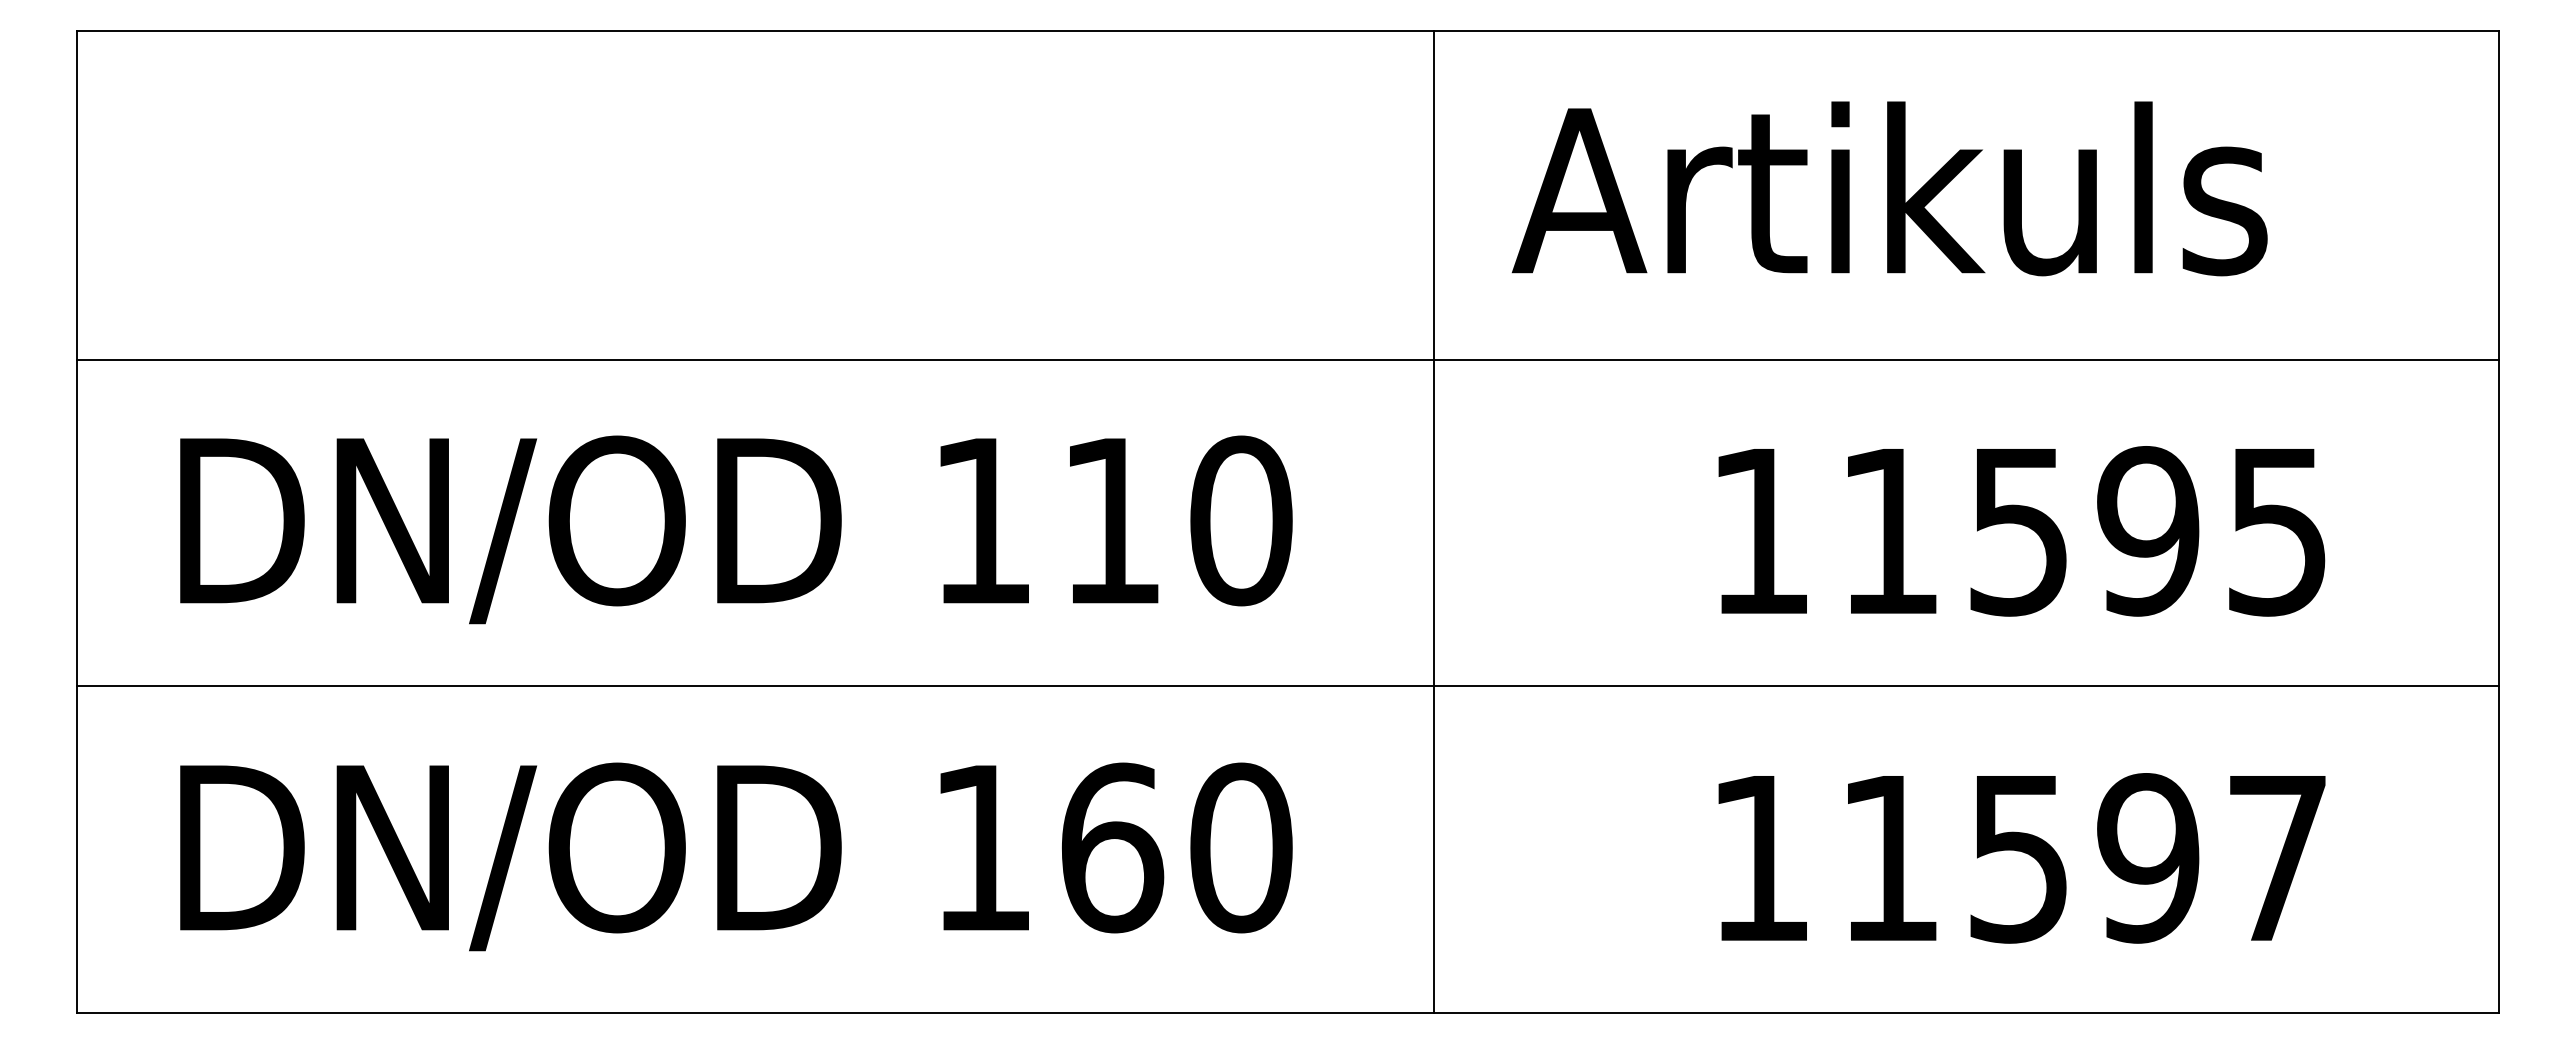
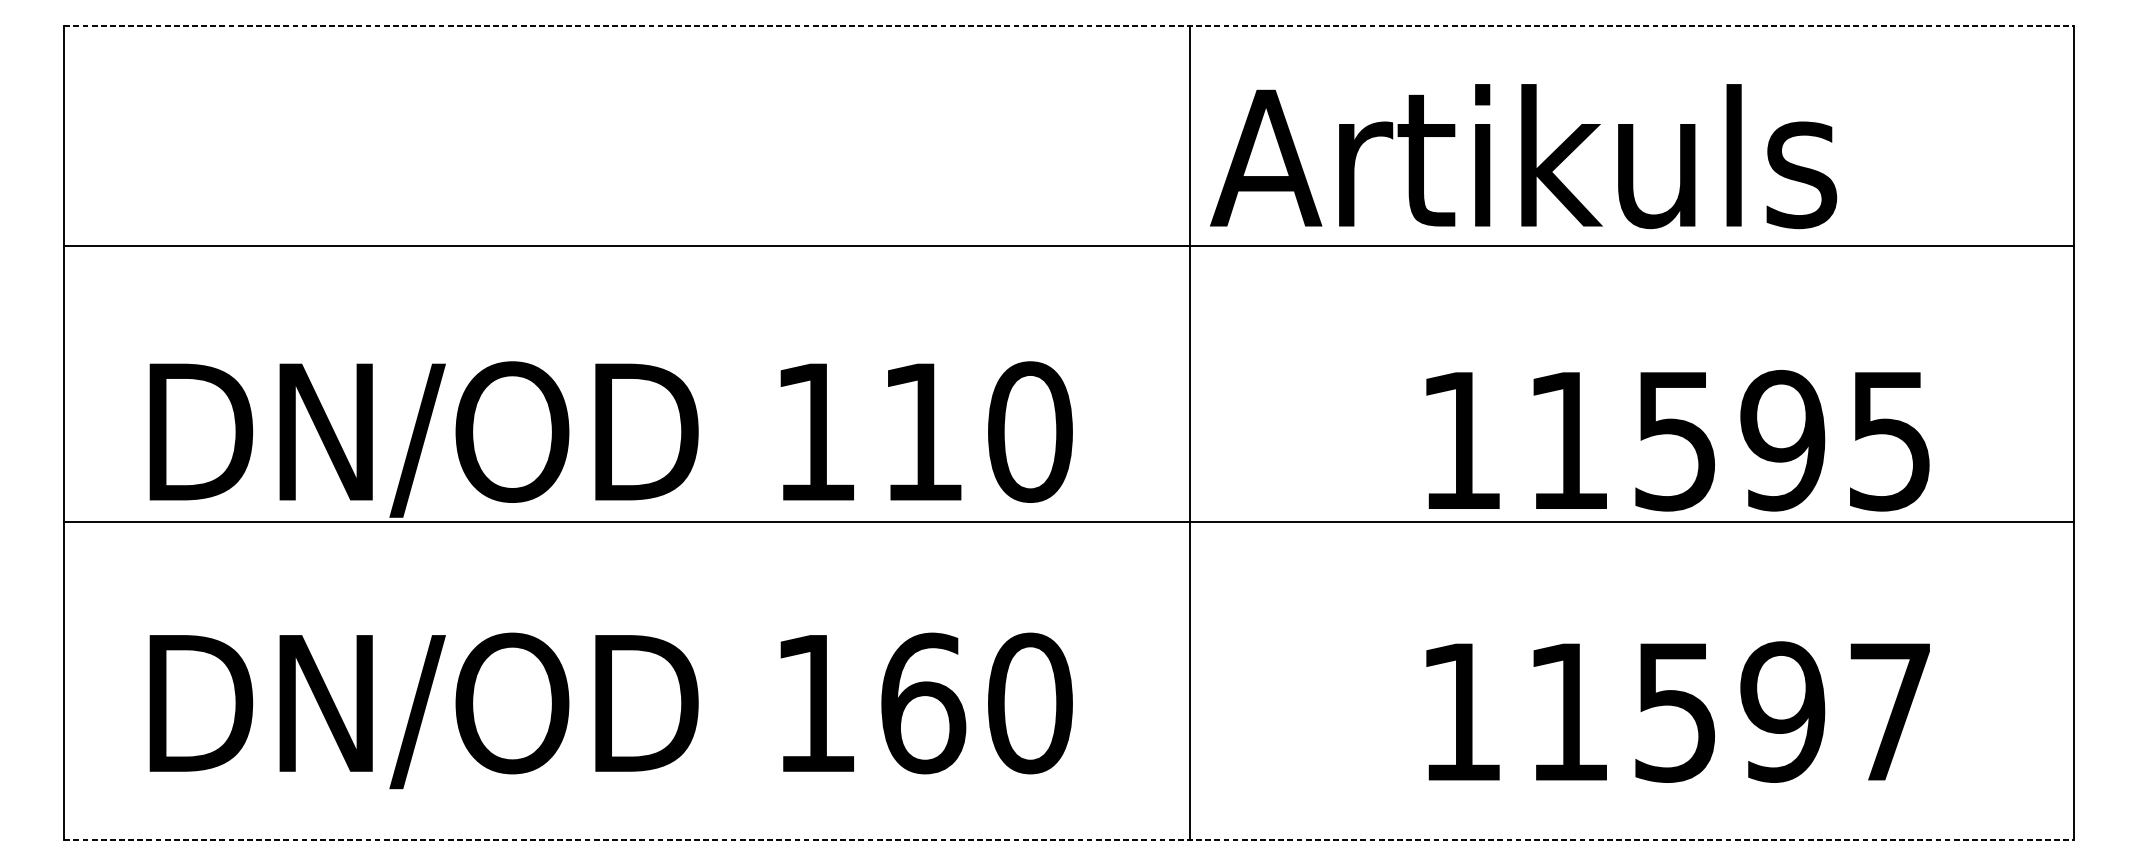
line: (1287, 31) -> (1068, 25), solid -> dashed
text: (1889, 188) -> (1523, 156), moved
line: (1287, 359) -> (1068, 245), moved
line: (1287, 685) -> (1068, 522), moved
line: (1287, 1012) -> (1068, 840), solid -> dashed

